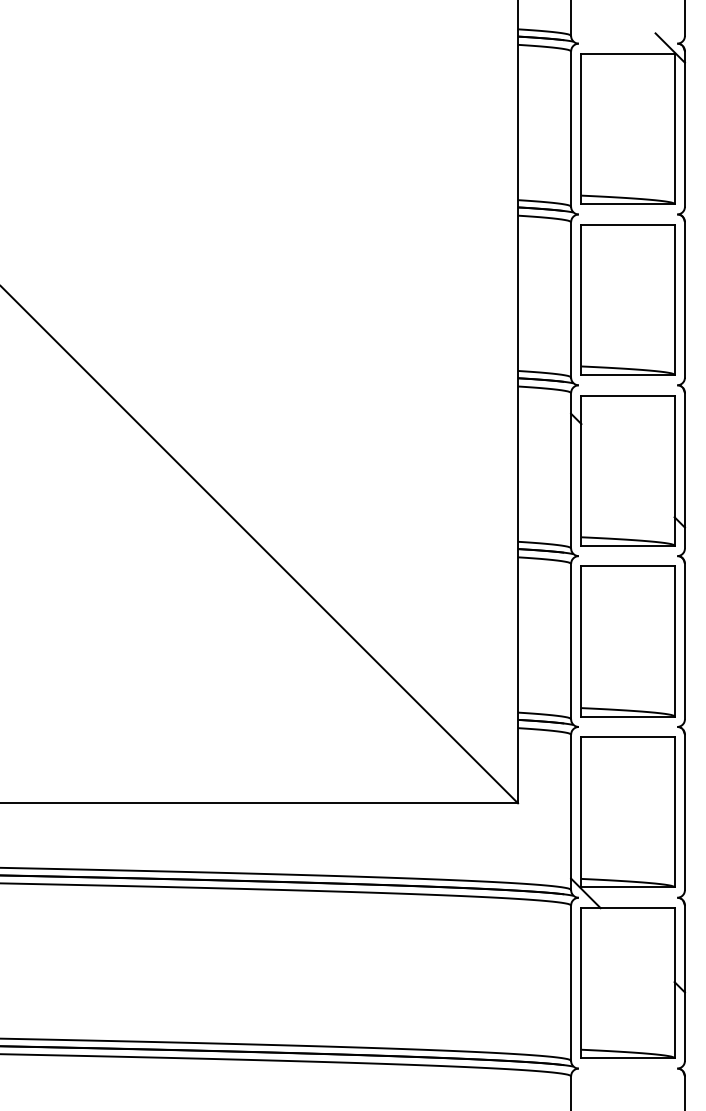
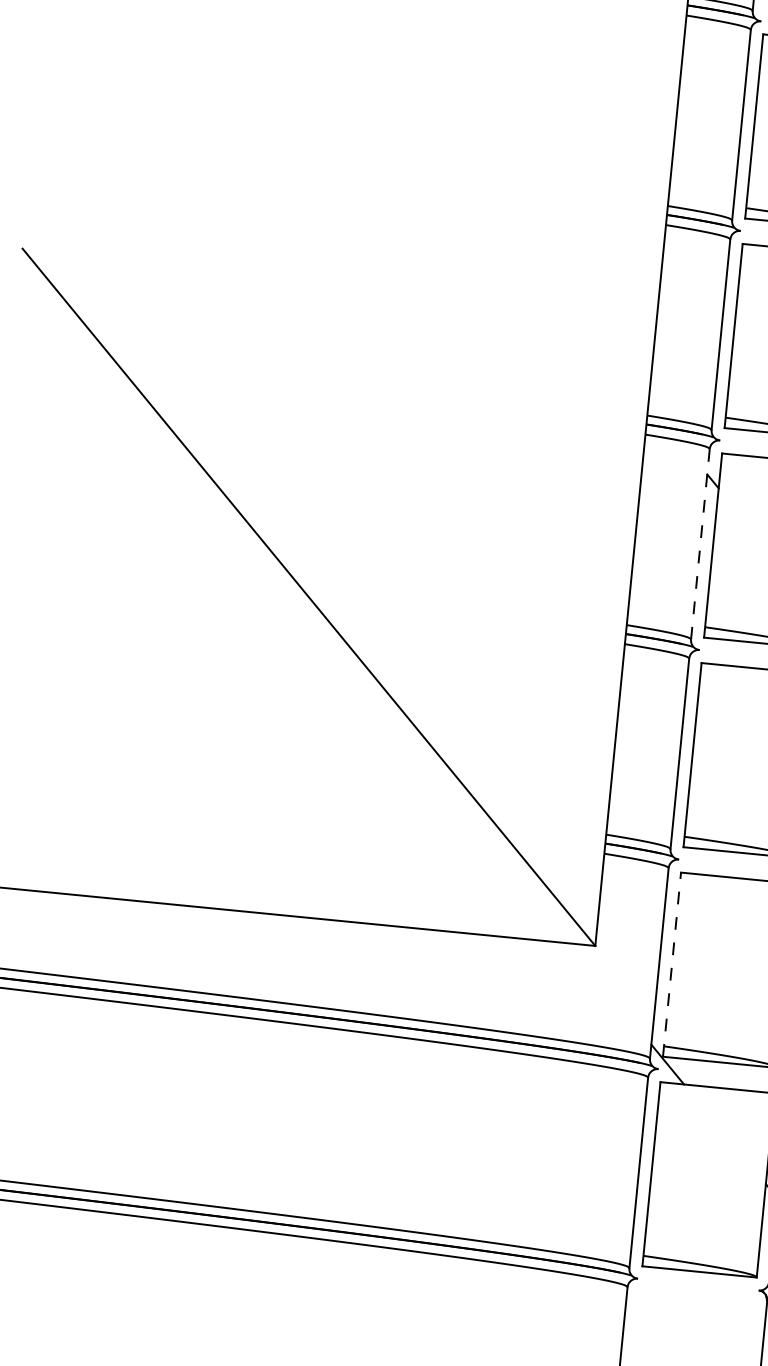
line: (571, 470) -> (700, 544), solid -> dashed
line: (581, 811) -> (672, 963), solid -> dashed

